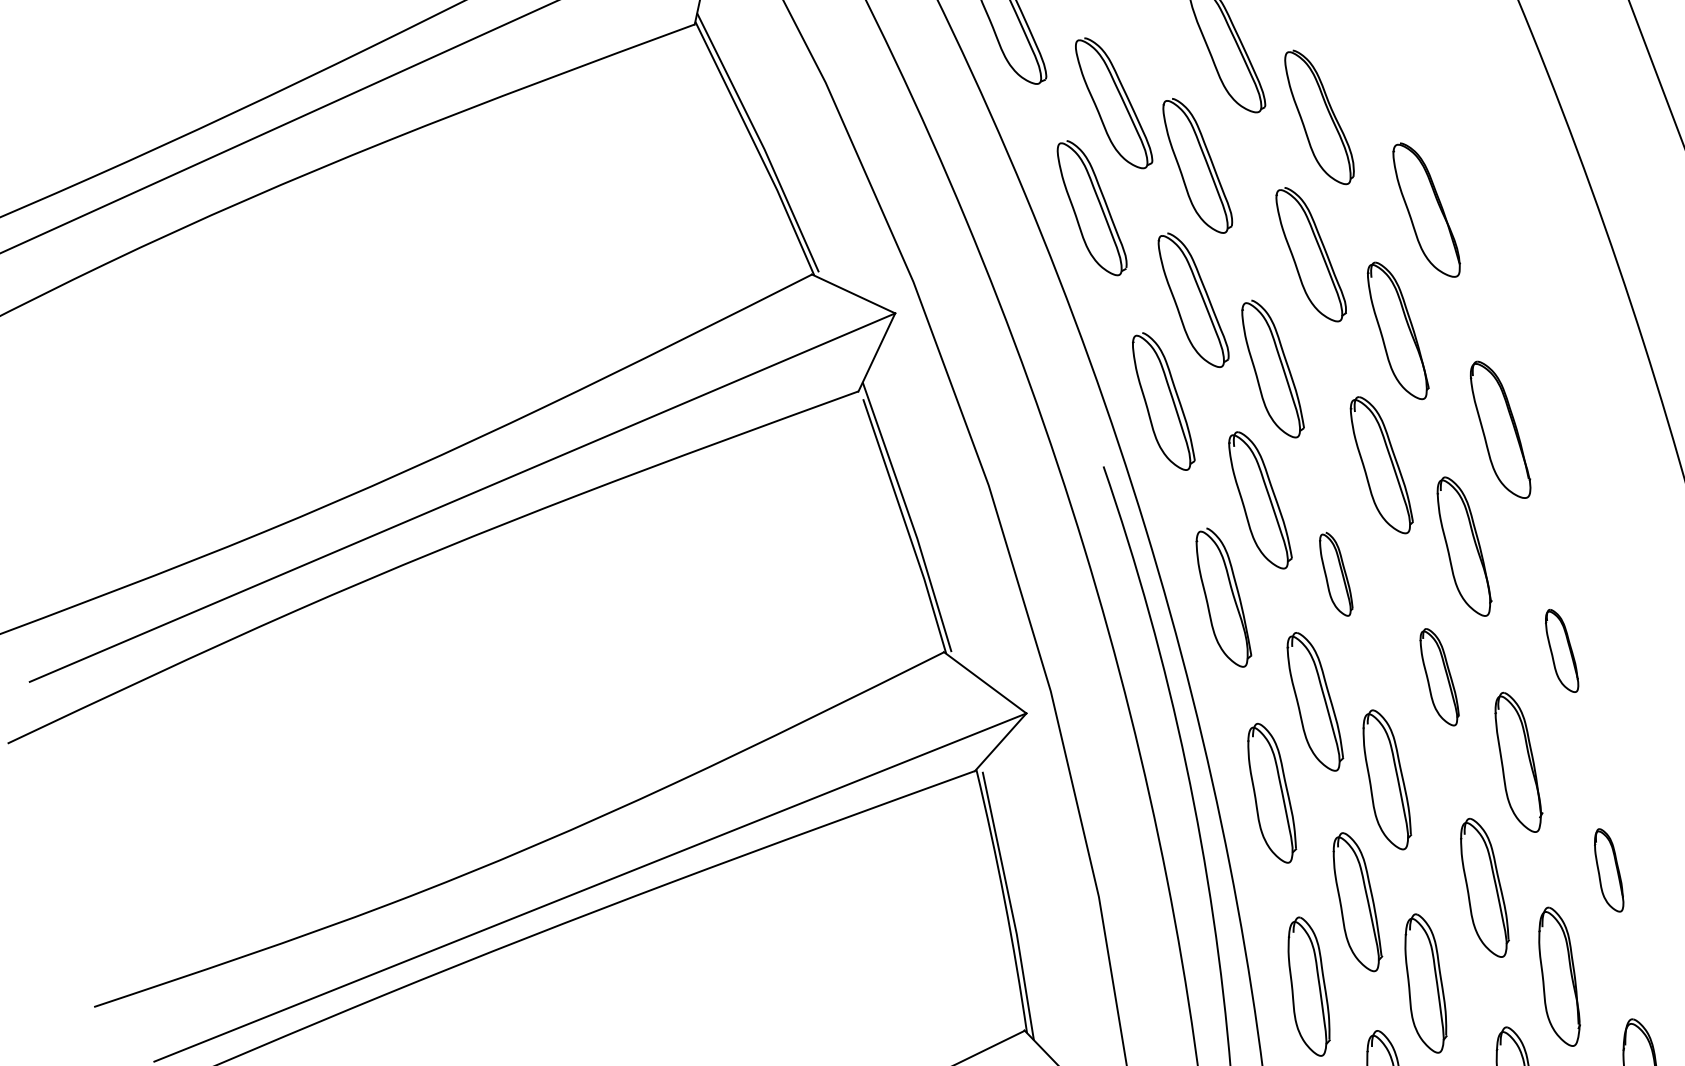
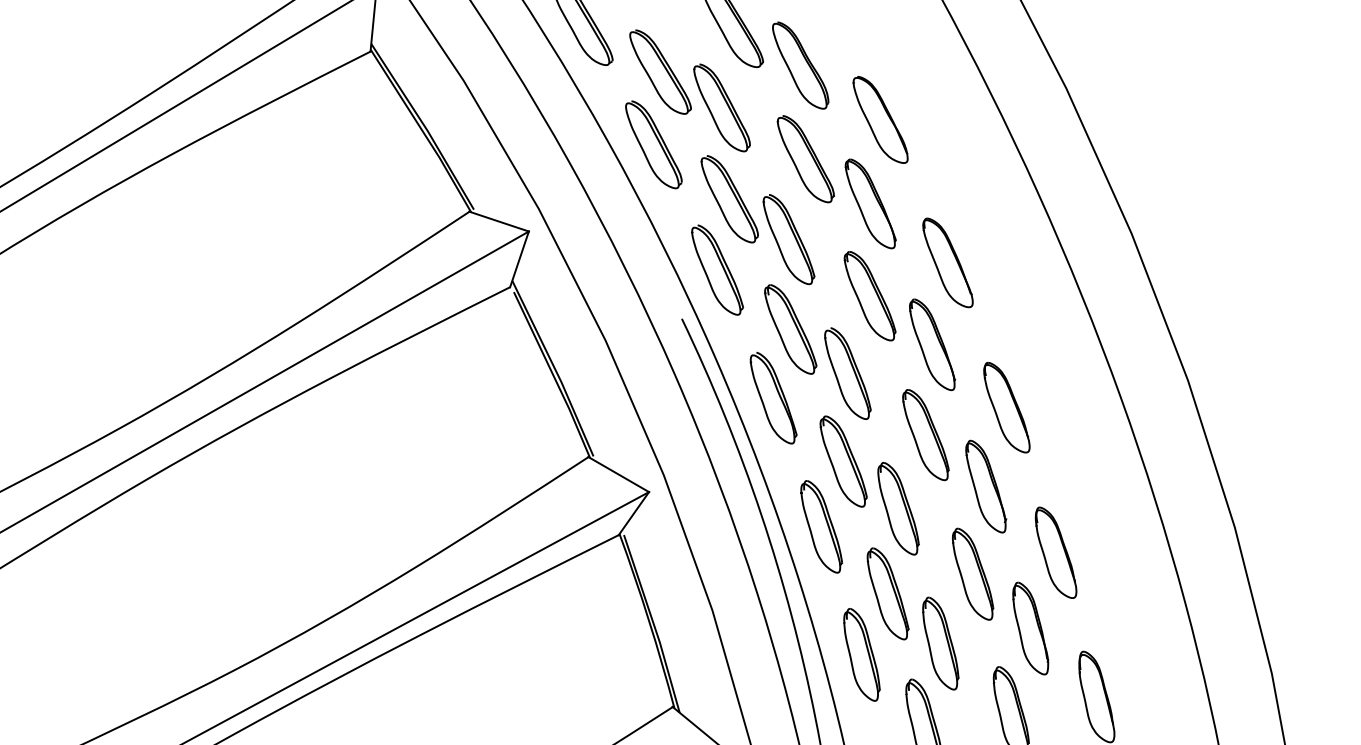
part: (1335, 574) -> (847, 373), size x1.67
part: (1561, 650) -> (1006, 407), size x1.67
part: (1438, 677) -> (925, 435), size x1.43
part: (1608, 870) -> (1055, 552), size x1.67

